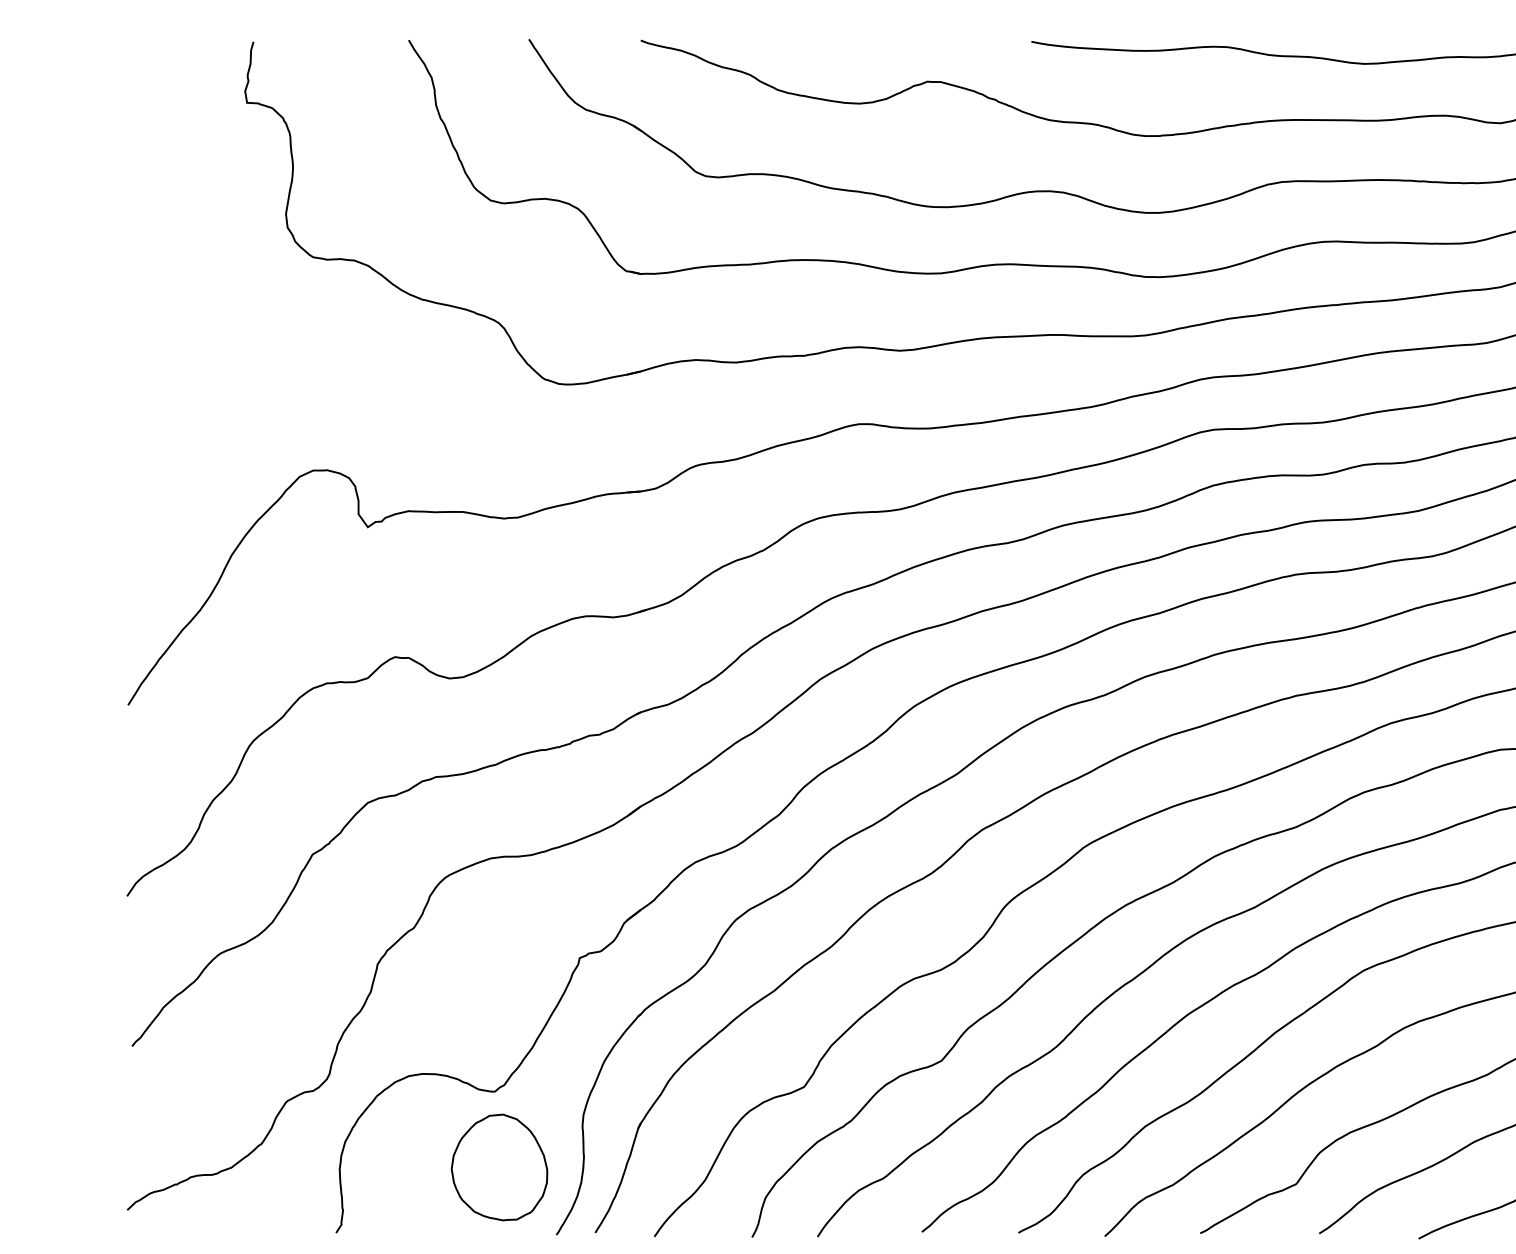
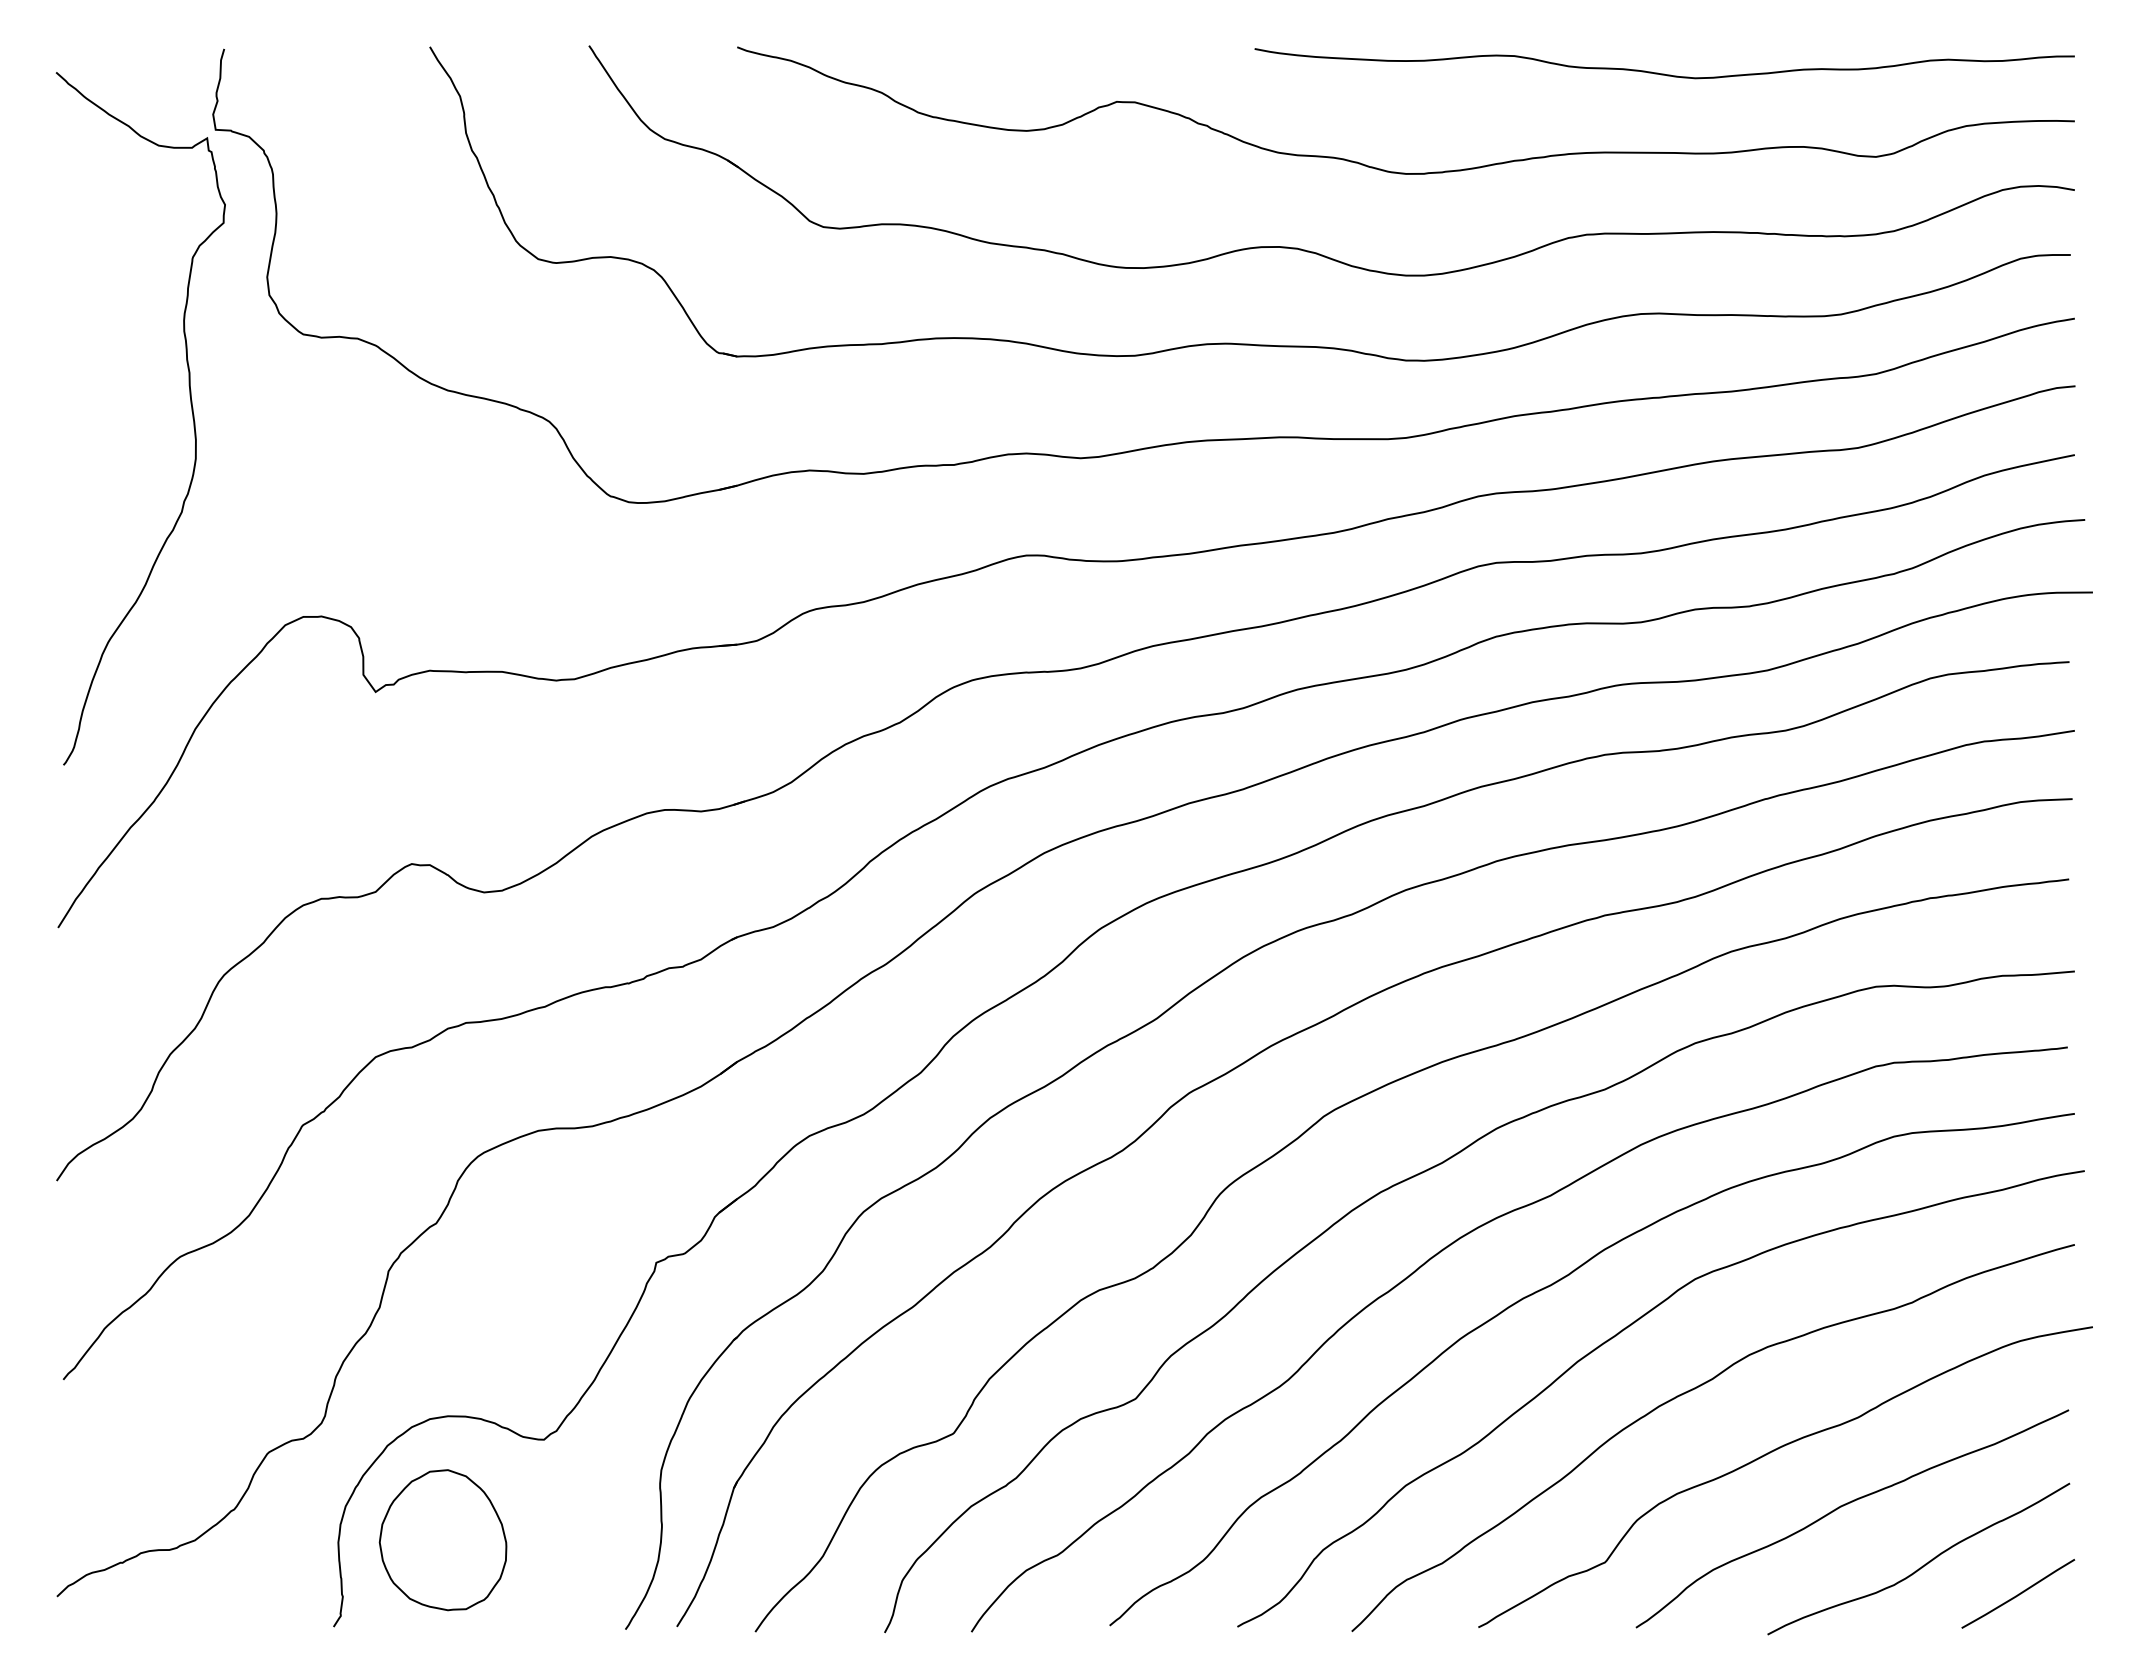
curve: (228, 315) -> (191, 411), added
part: (499, 1167) -> (442, 1540), moved

